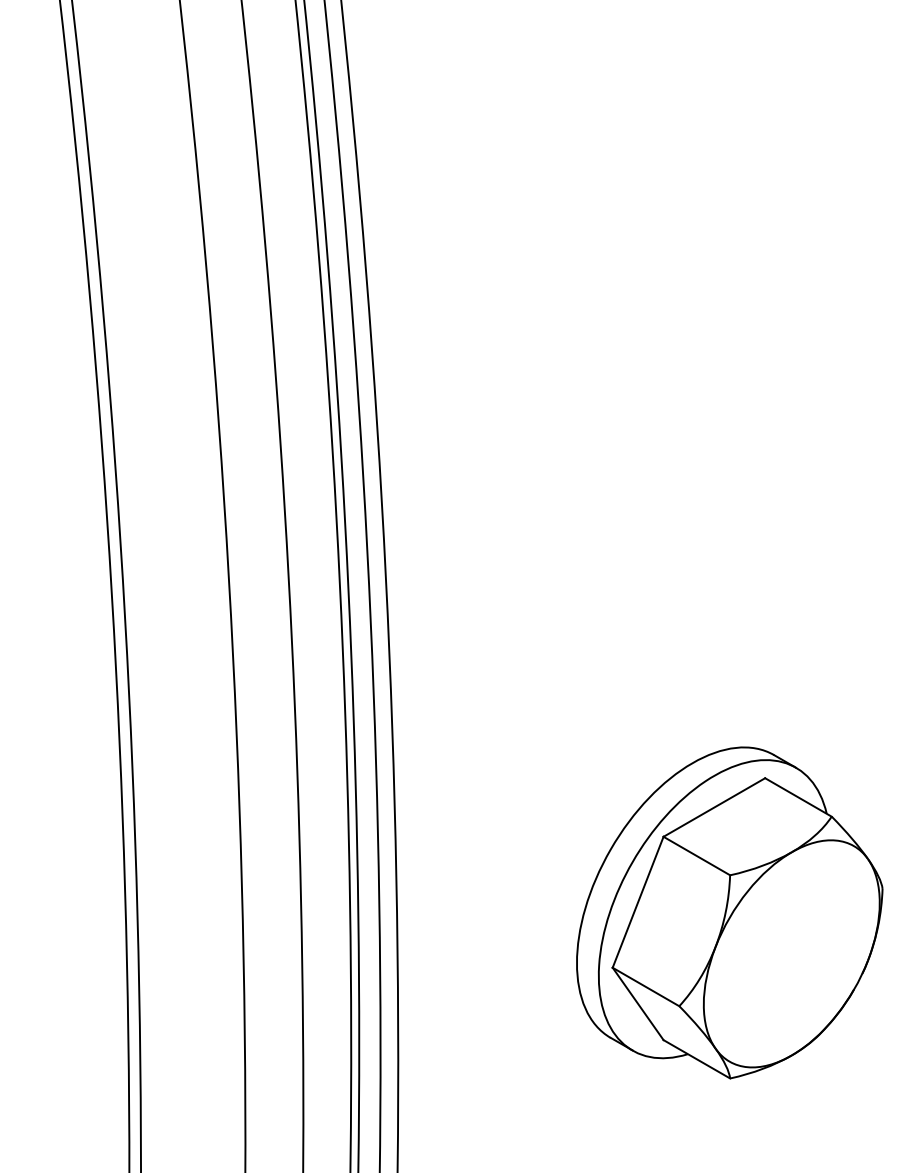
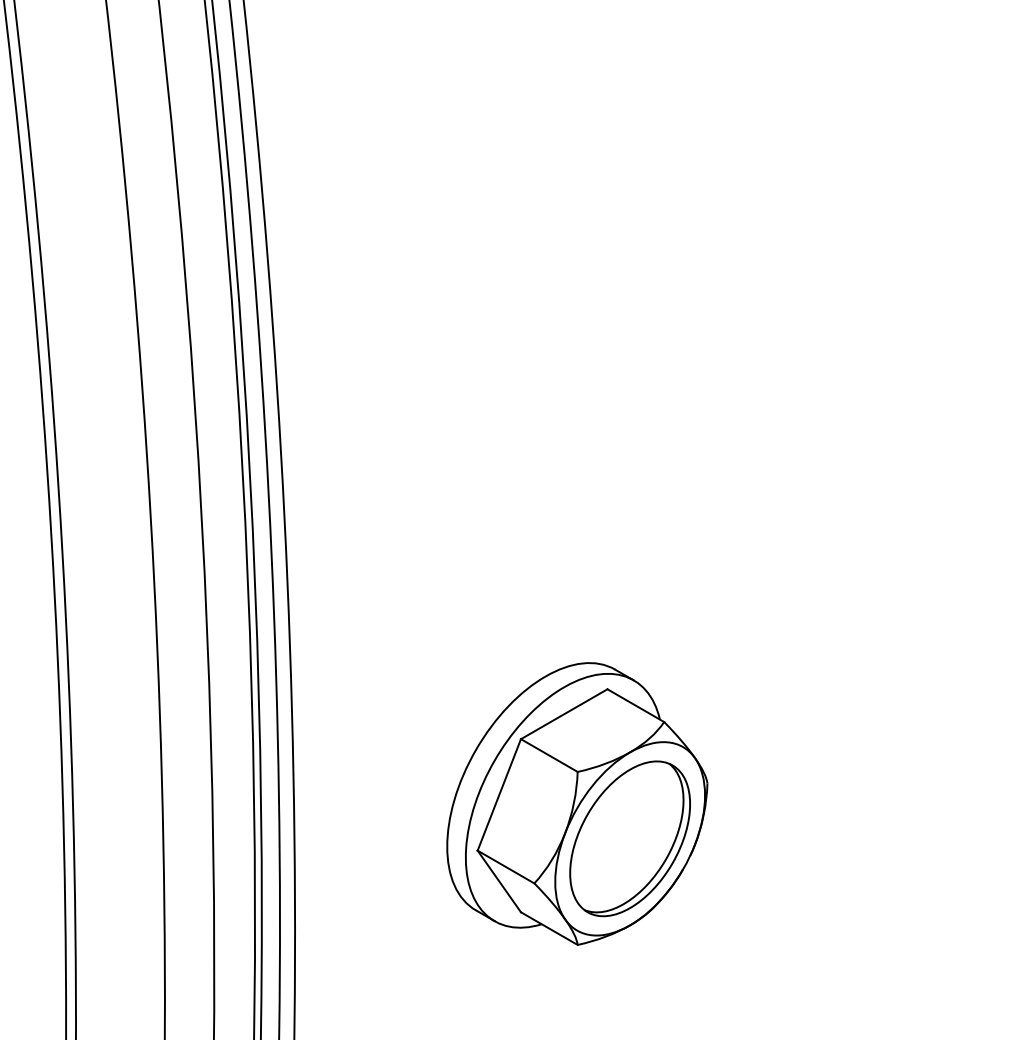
part: (791, 953) -> (629, 838), added

